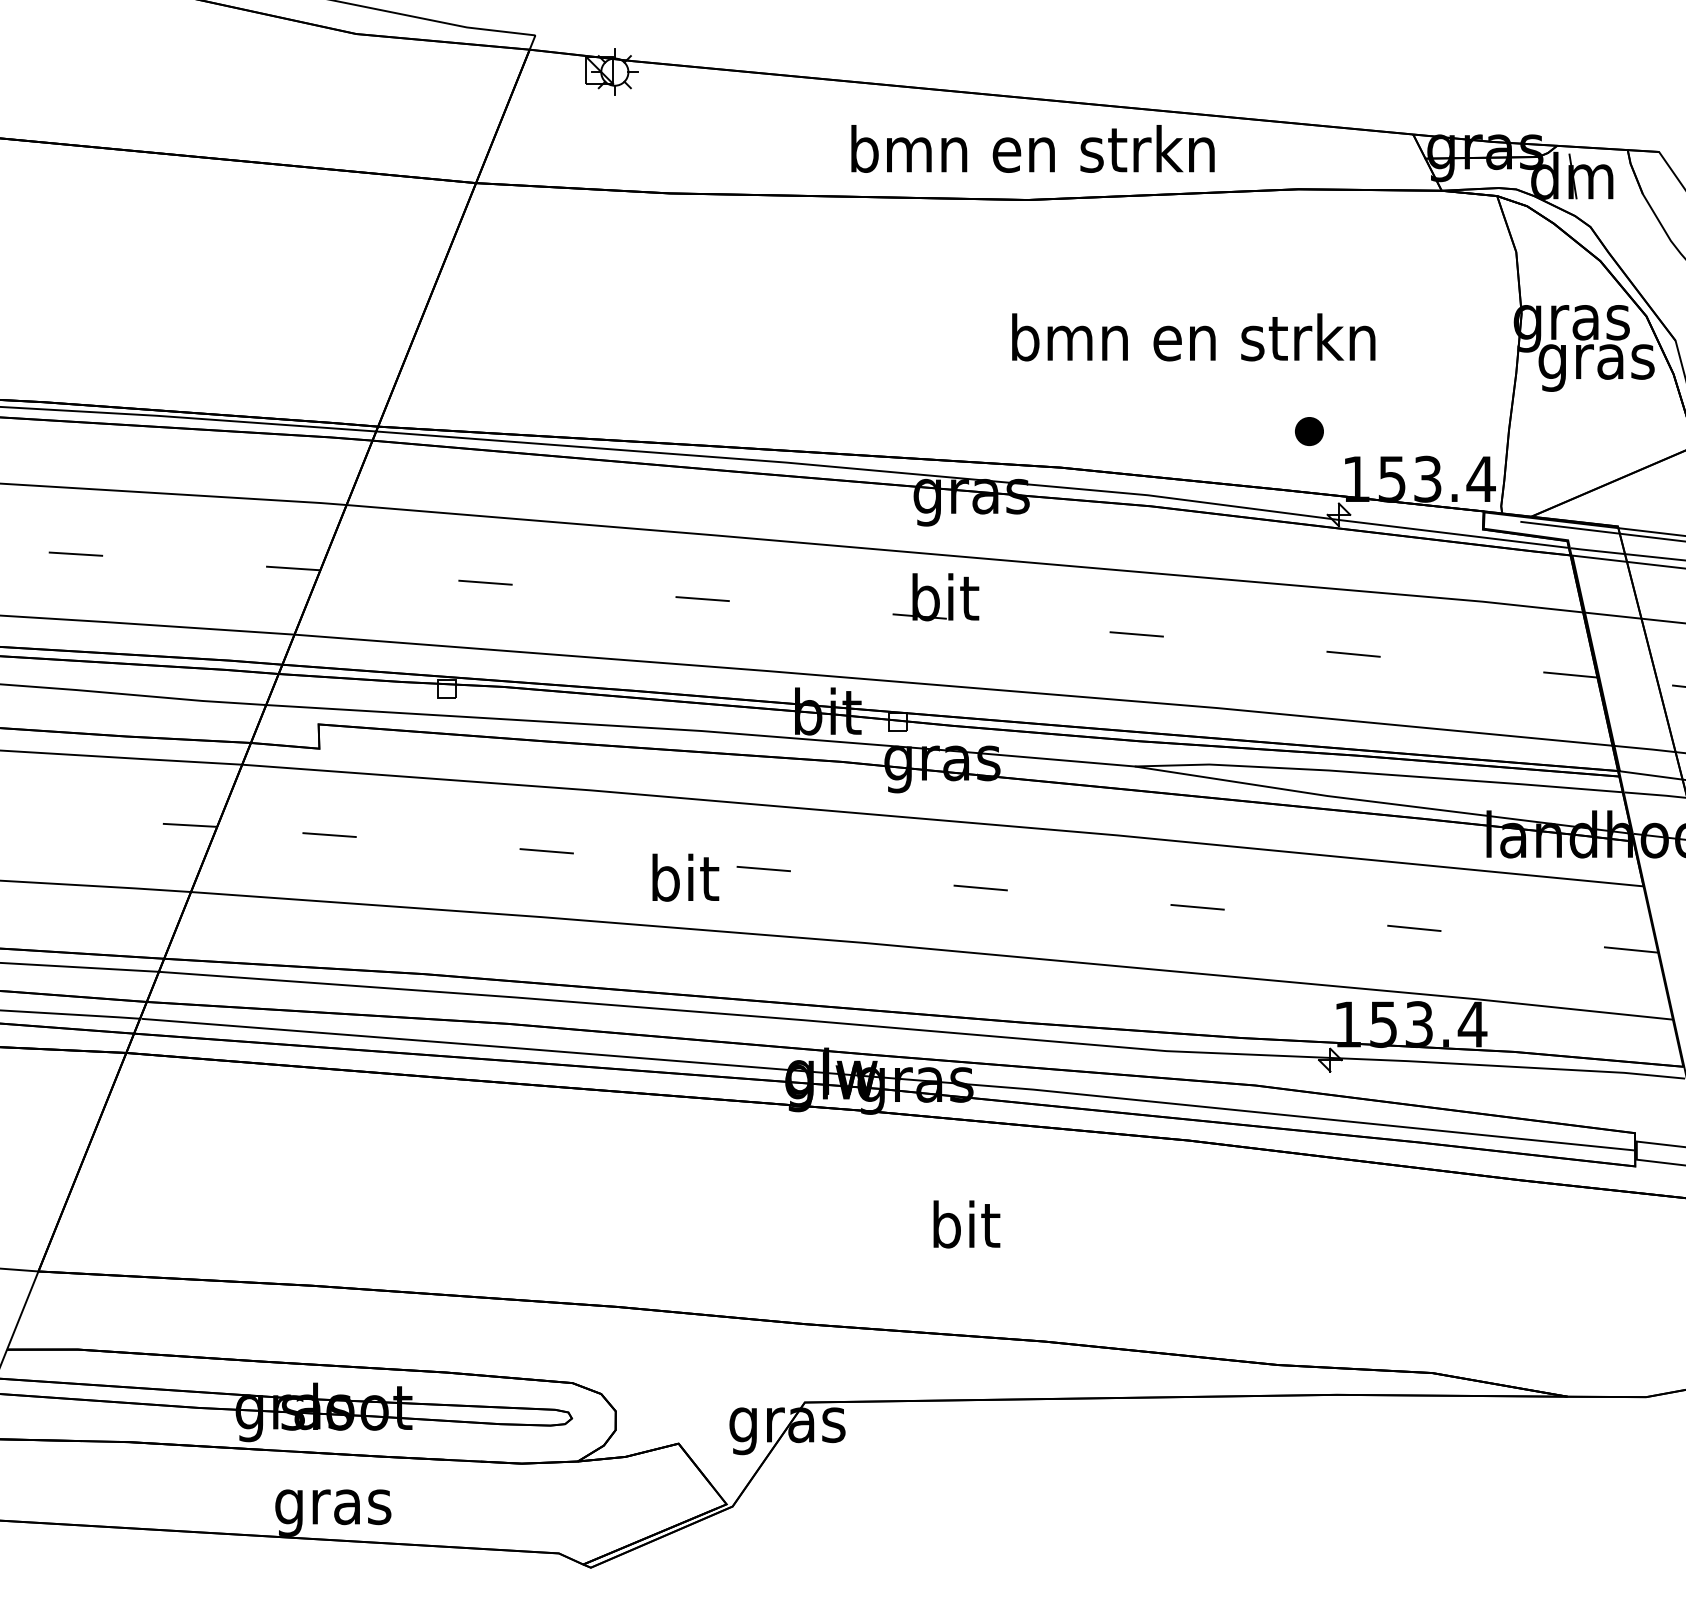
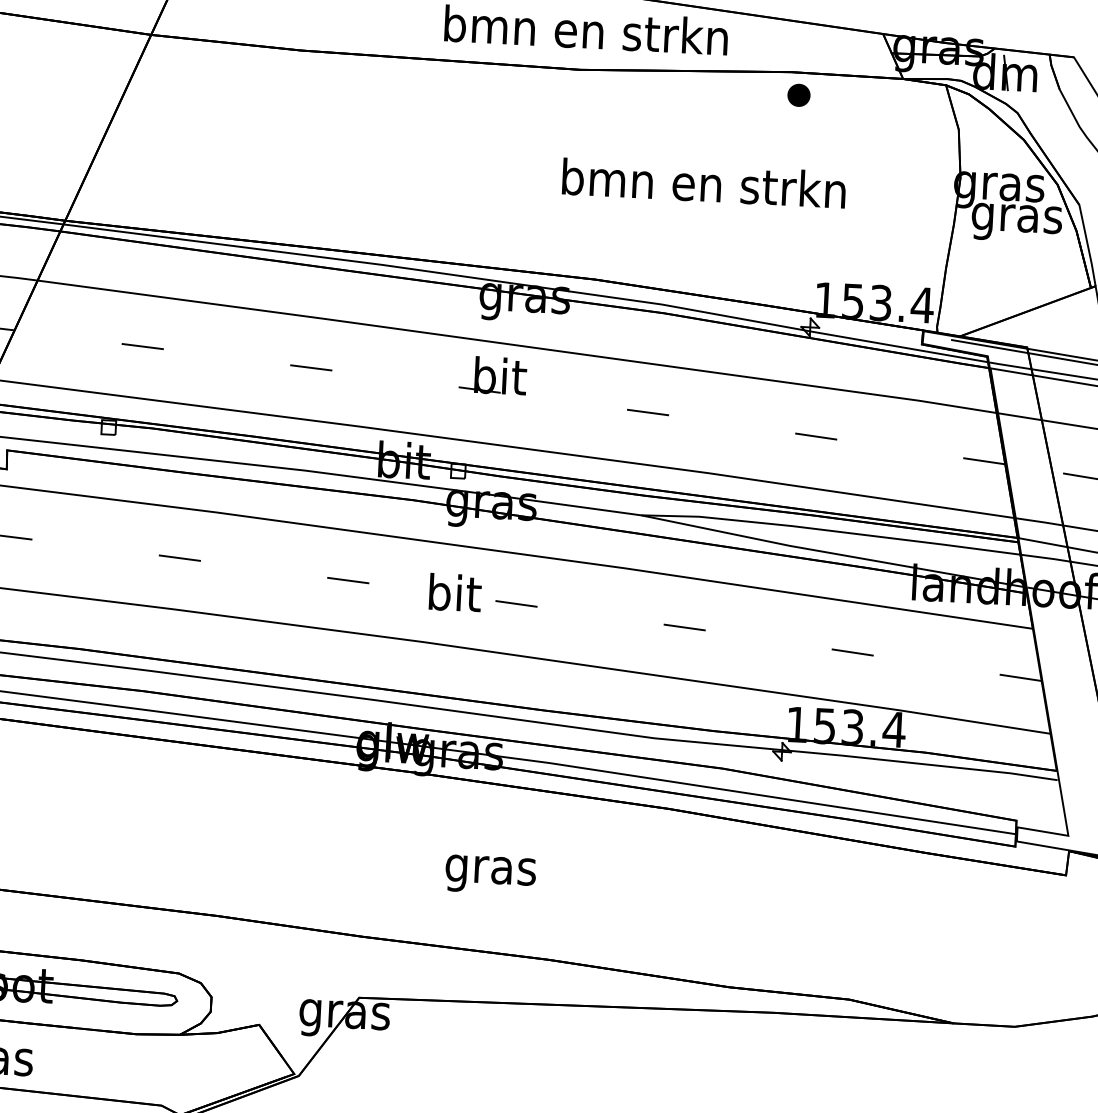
part: (1309, 431) -> (799, 95), moved
text: (685, 877) -> (455, 592), moved
text: (965, 1230) -> (491, 870), bit -> gras

